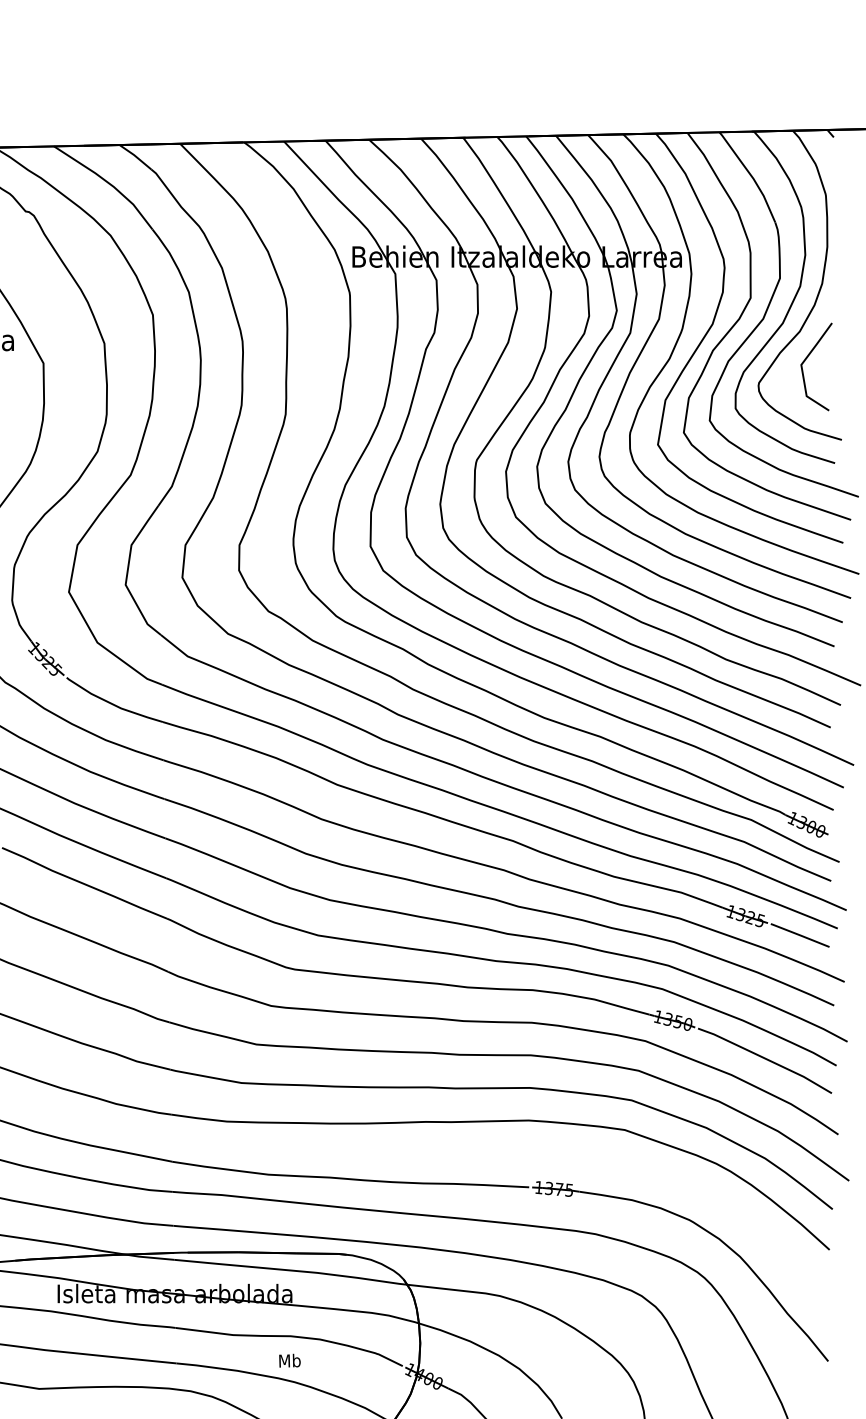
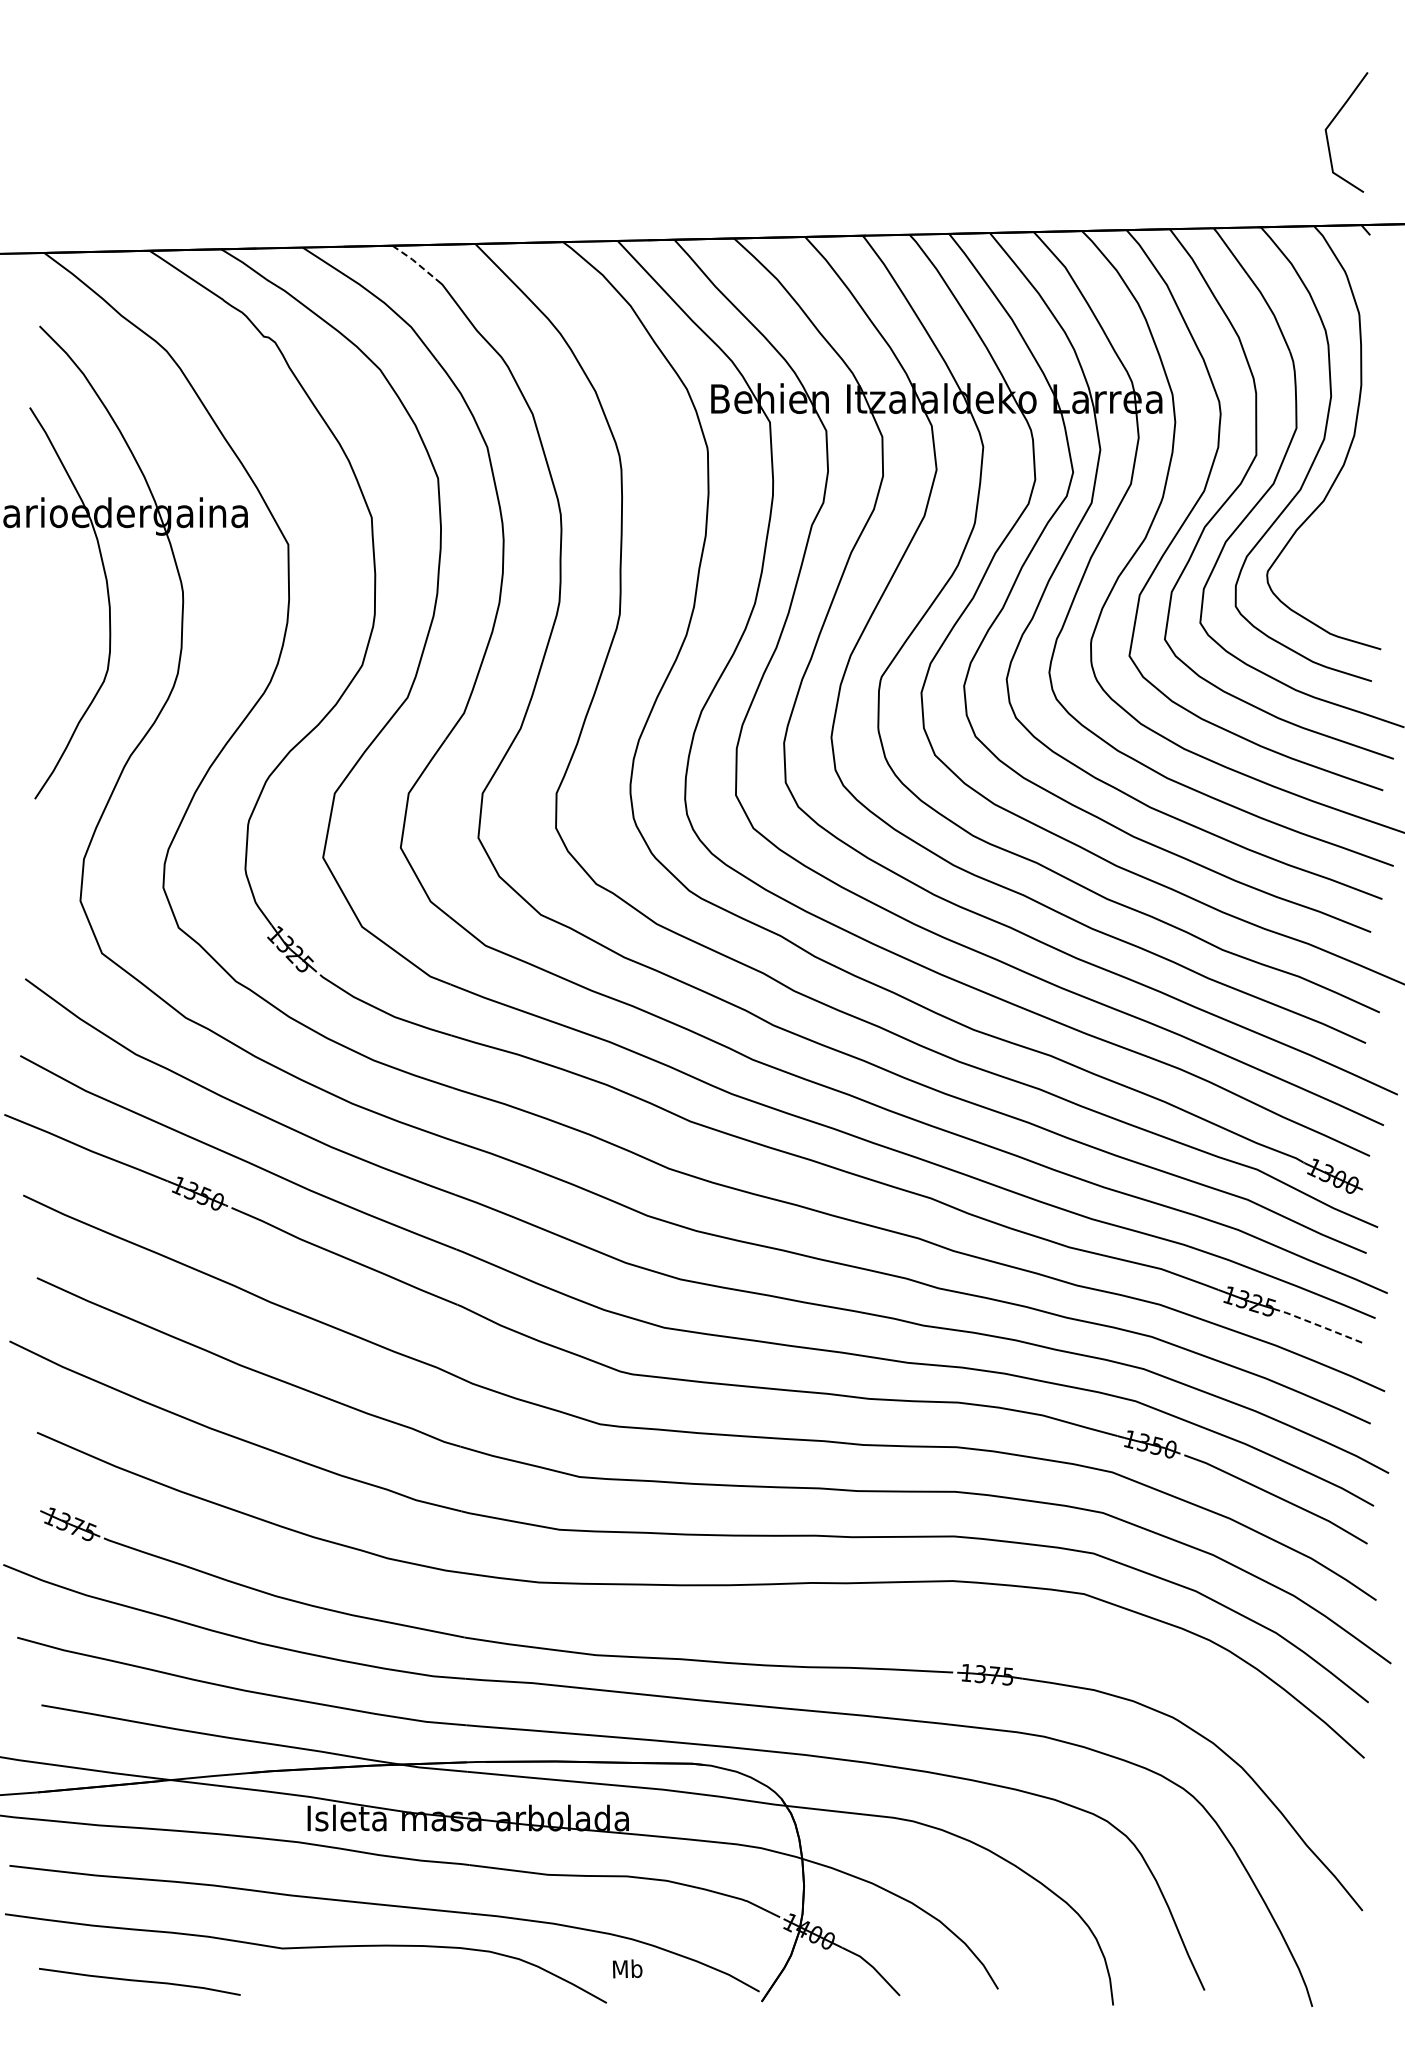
line: (135, 156) -> (414, 261), solid -> dashed
line: (807, 358) -> (1333, 121), moved
line: (800, 935) -> (1324, 1327), solid -> dashed
text: (289, 1360) -> (627, 1968), moved

